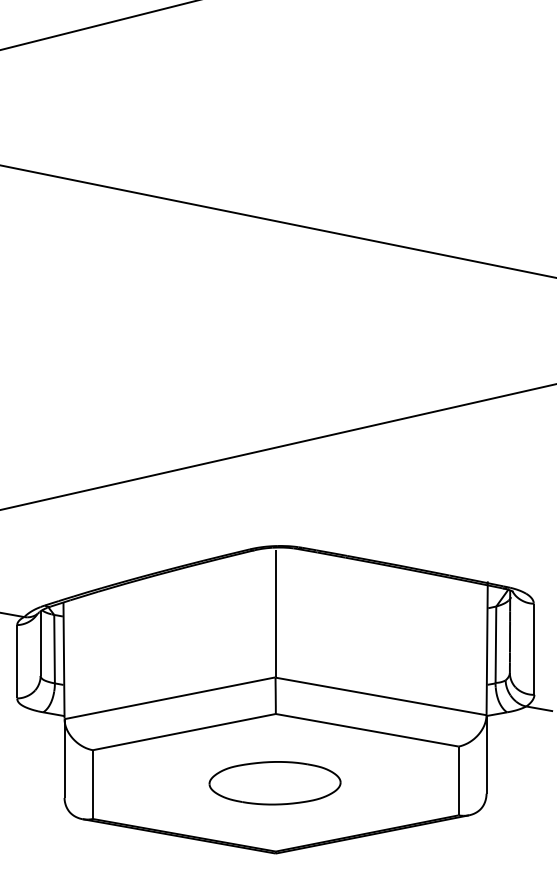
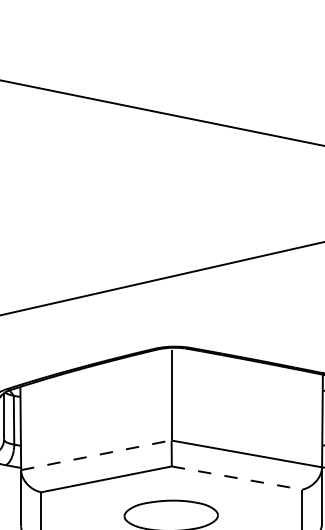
line: (170, 698) -> (96, 455), solid -> dashed
line: (367, 730) -> (237, 478), solid -> dashed

